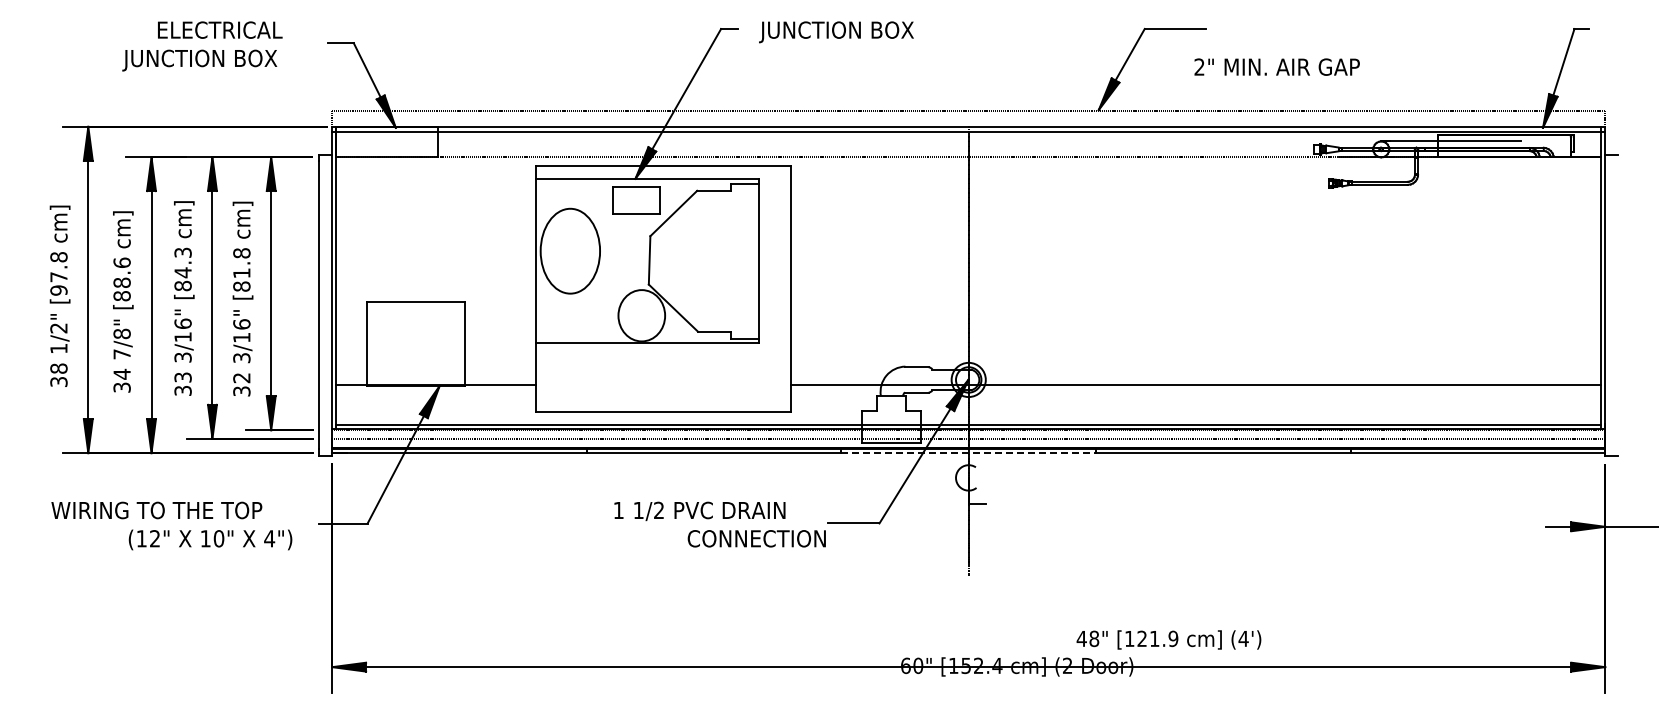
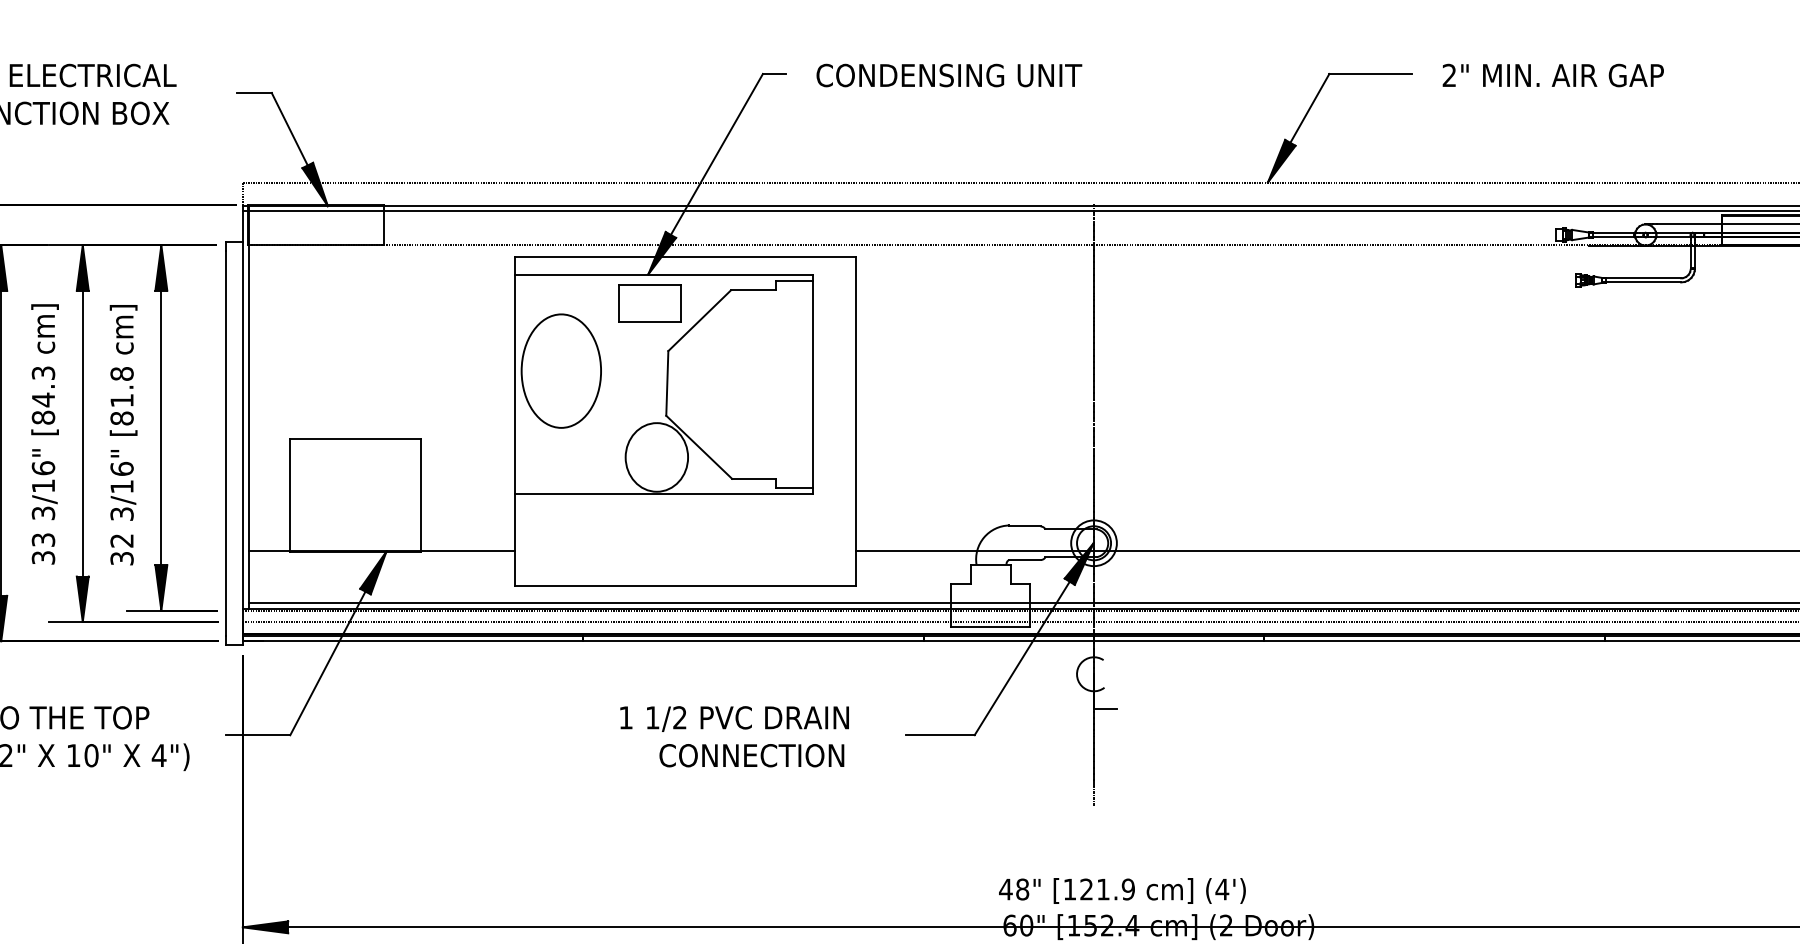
text: (859, 32) -> (947, 78), JUNCTION BOX -> CONDENSING UNIT
text: (1276, 66) -> (1552, 74), moved
line: (969, 453) -> (1095, 641), dashed -> solid
text: (756, 538) -> (751, 755), moved
text: (1168, 639) -> (1121, 890), moved

